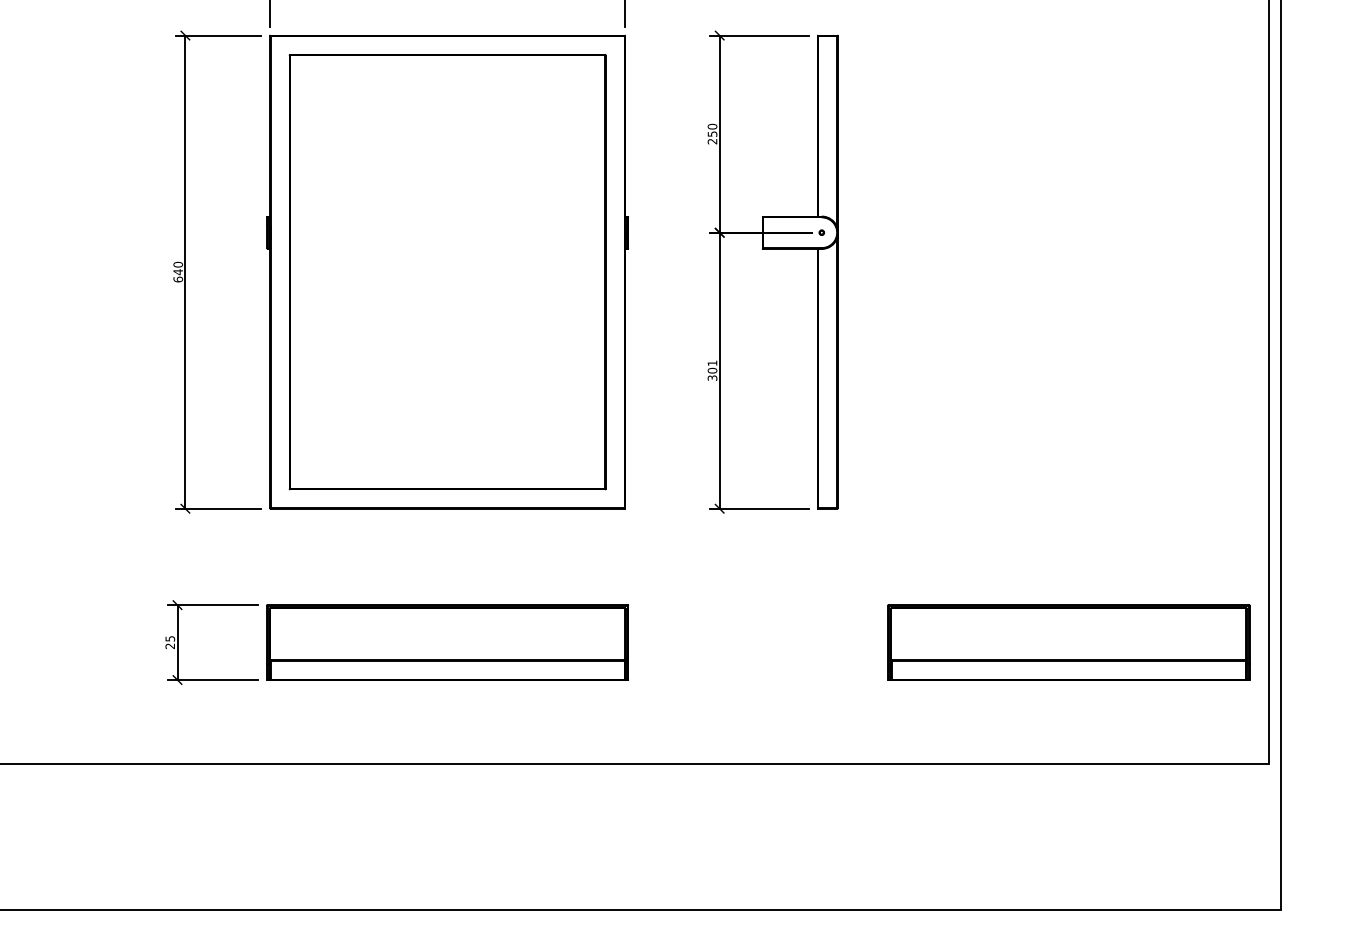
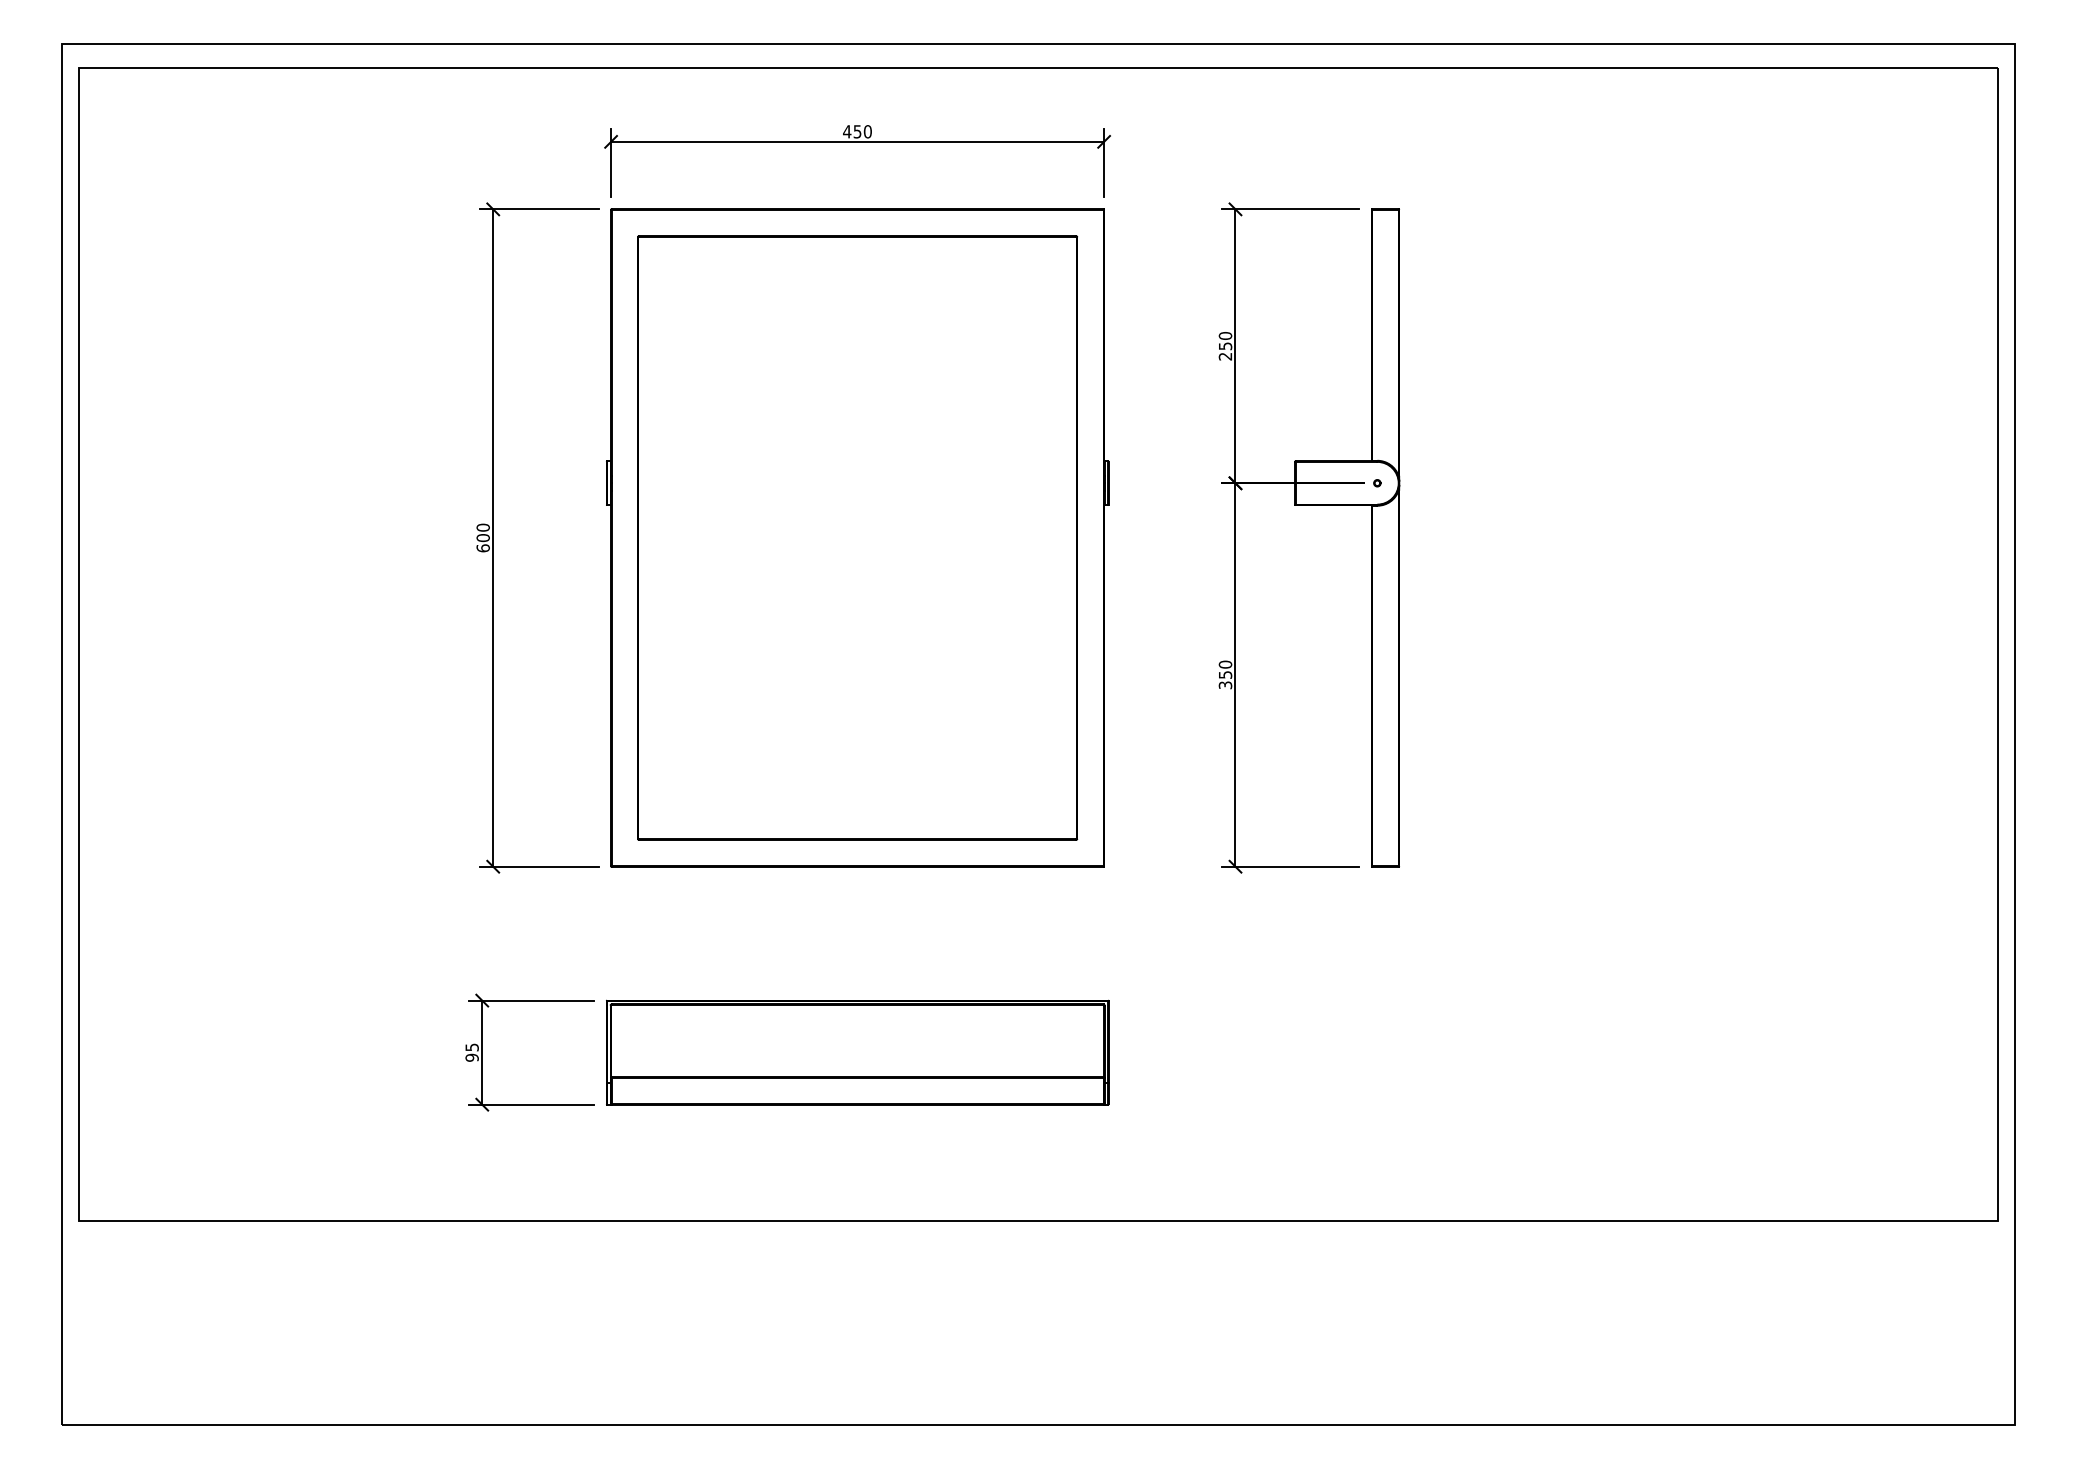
text: (177, 271) -> (482, 537), 640 -> 600
text: (712, 366) -> (1225, 669), 301 -> 350
part: (1068, 642) -> (1720, 1052), removed
text: (169, 646) -> (471, 1057), 25 -> 95

